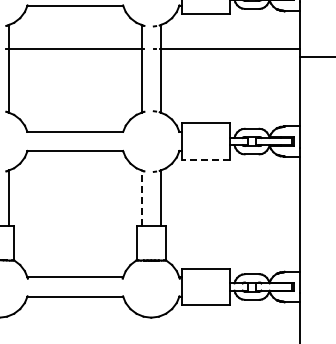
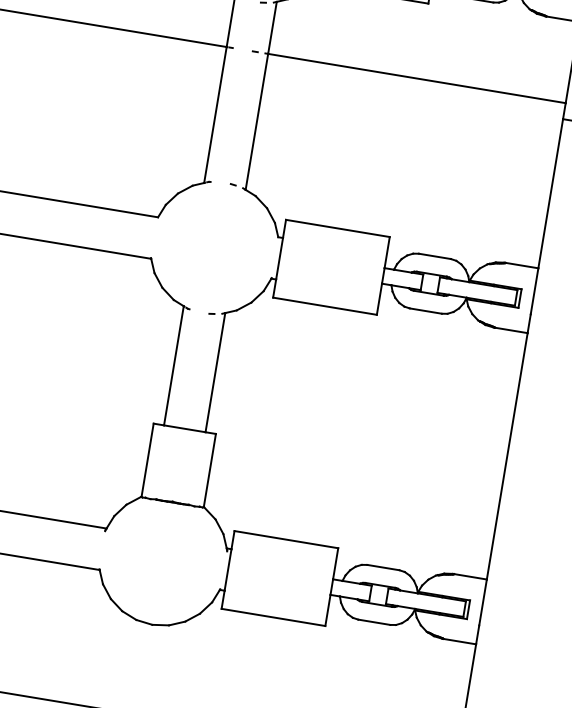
line: (205, 159) -> (324, 305), dashed -> solid
line: (141, 198) -> (173, 366), dashed -> solid

